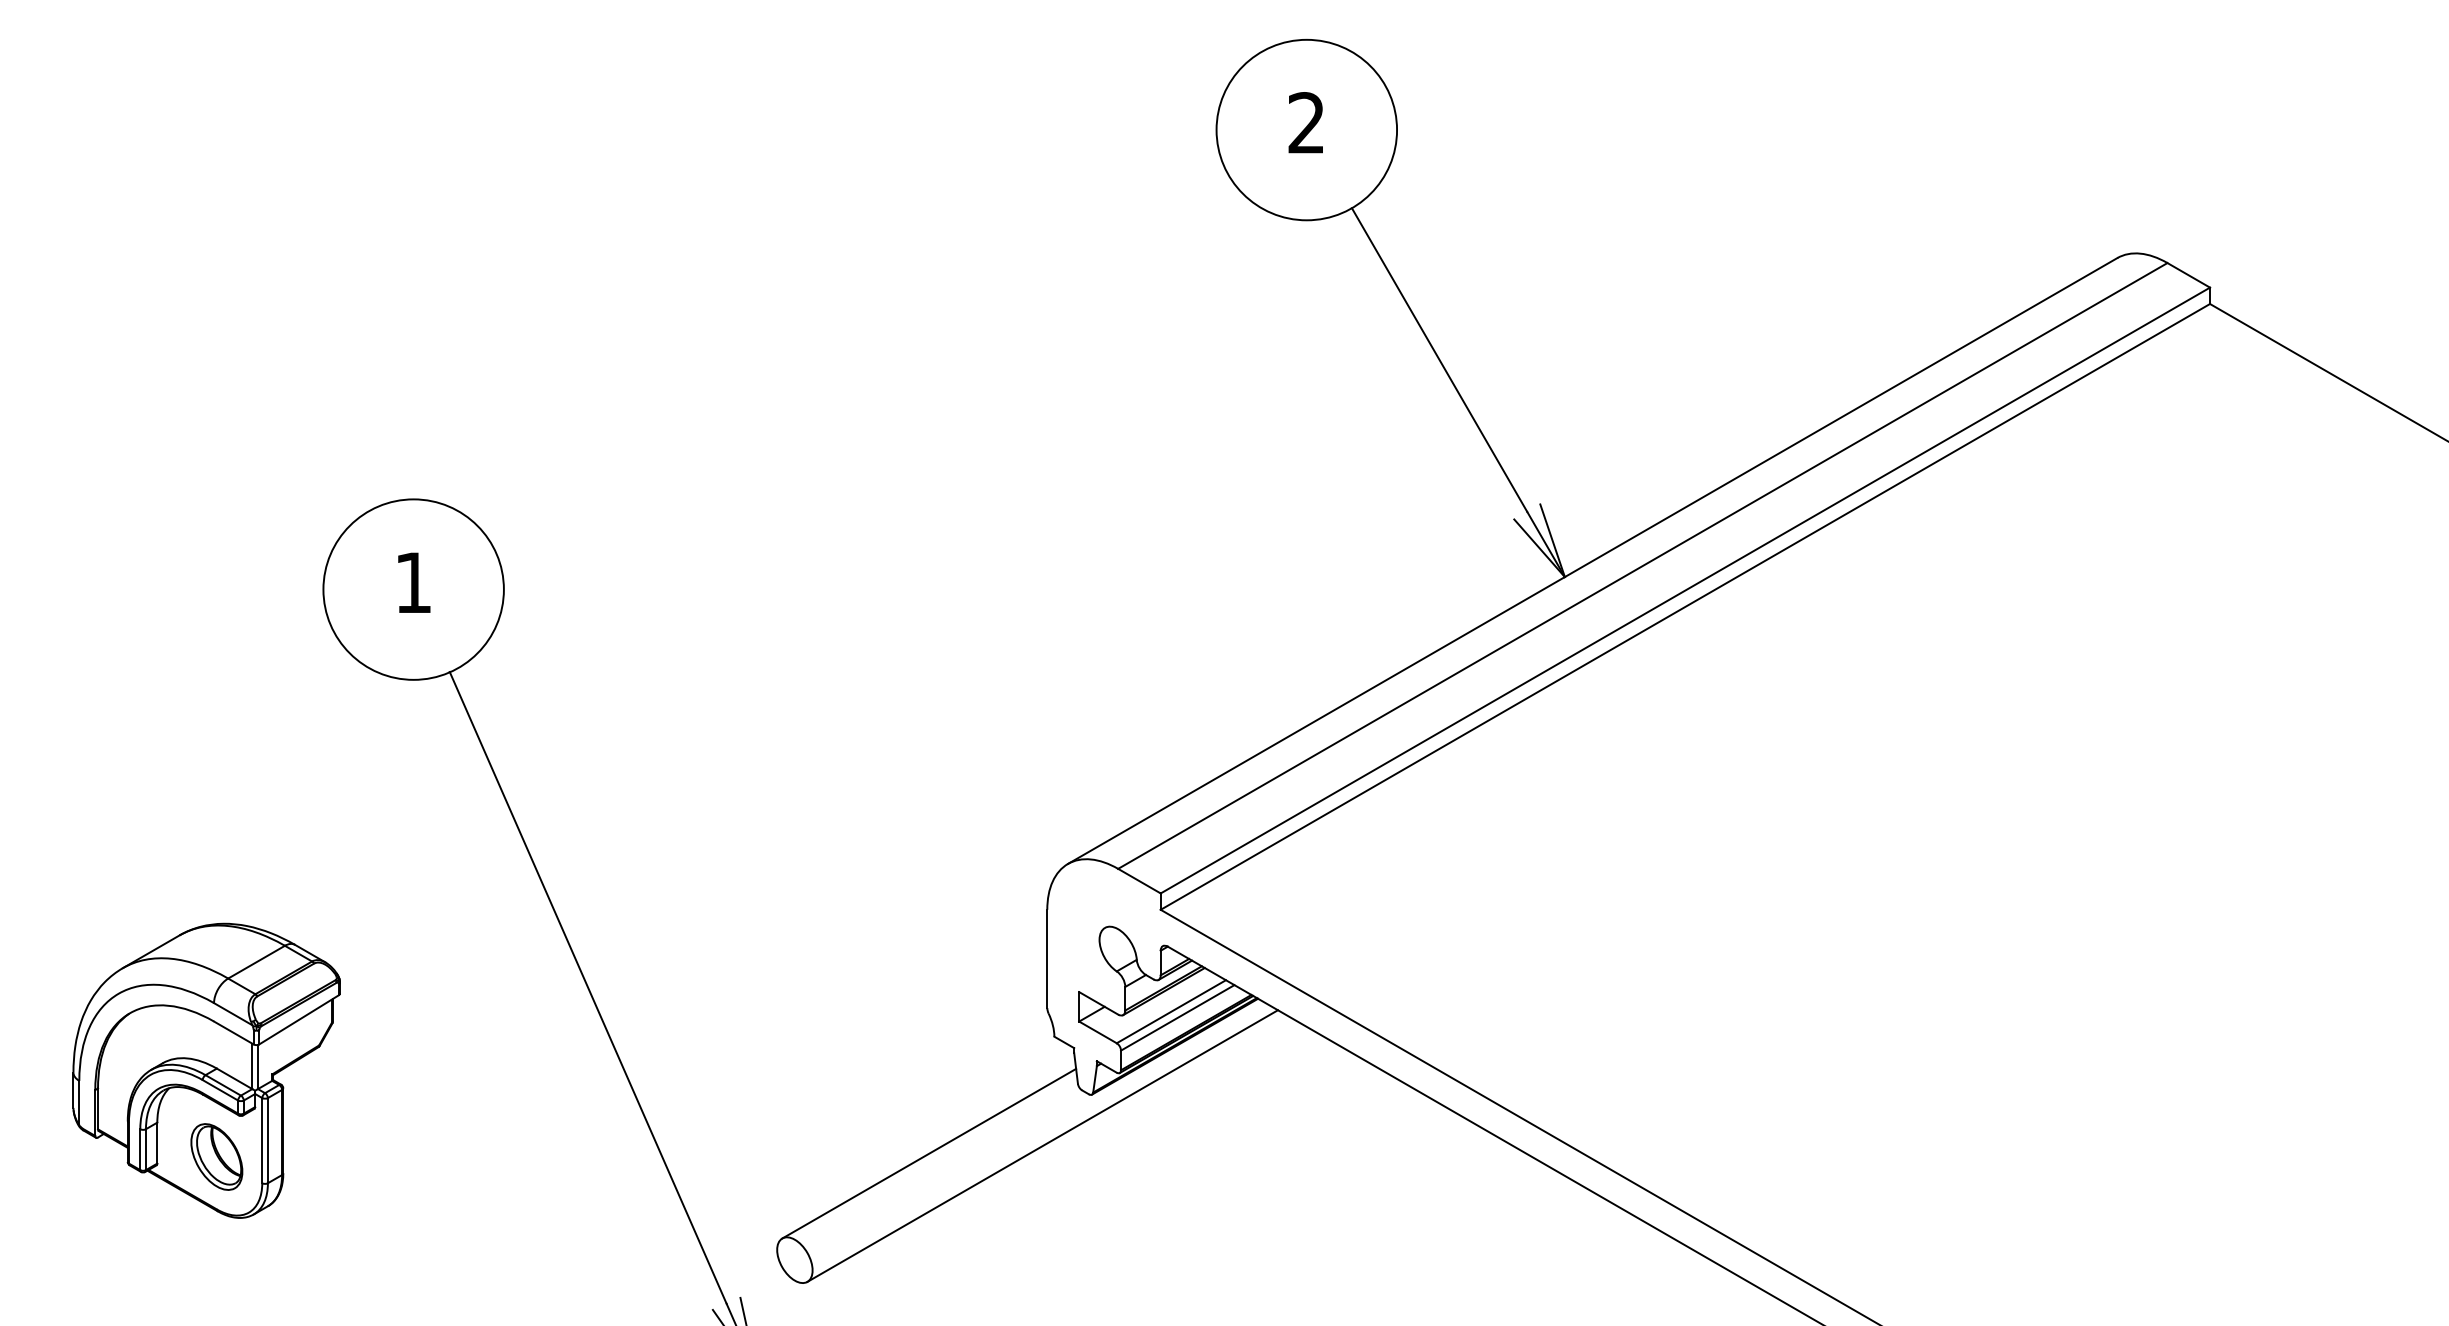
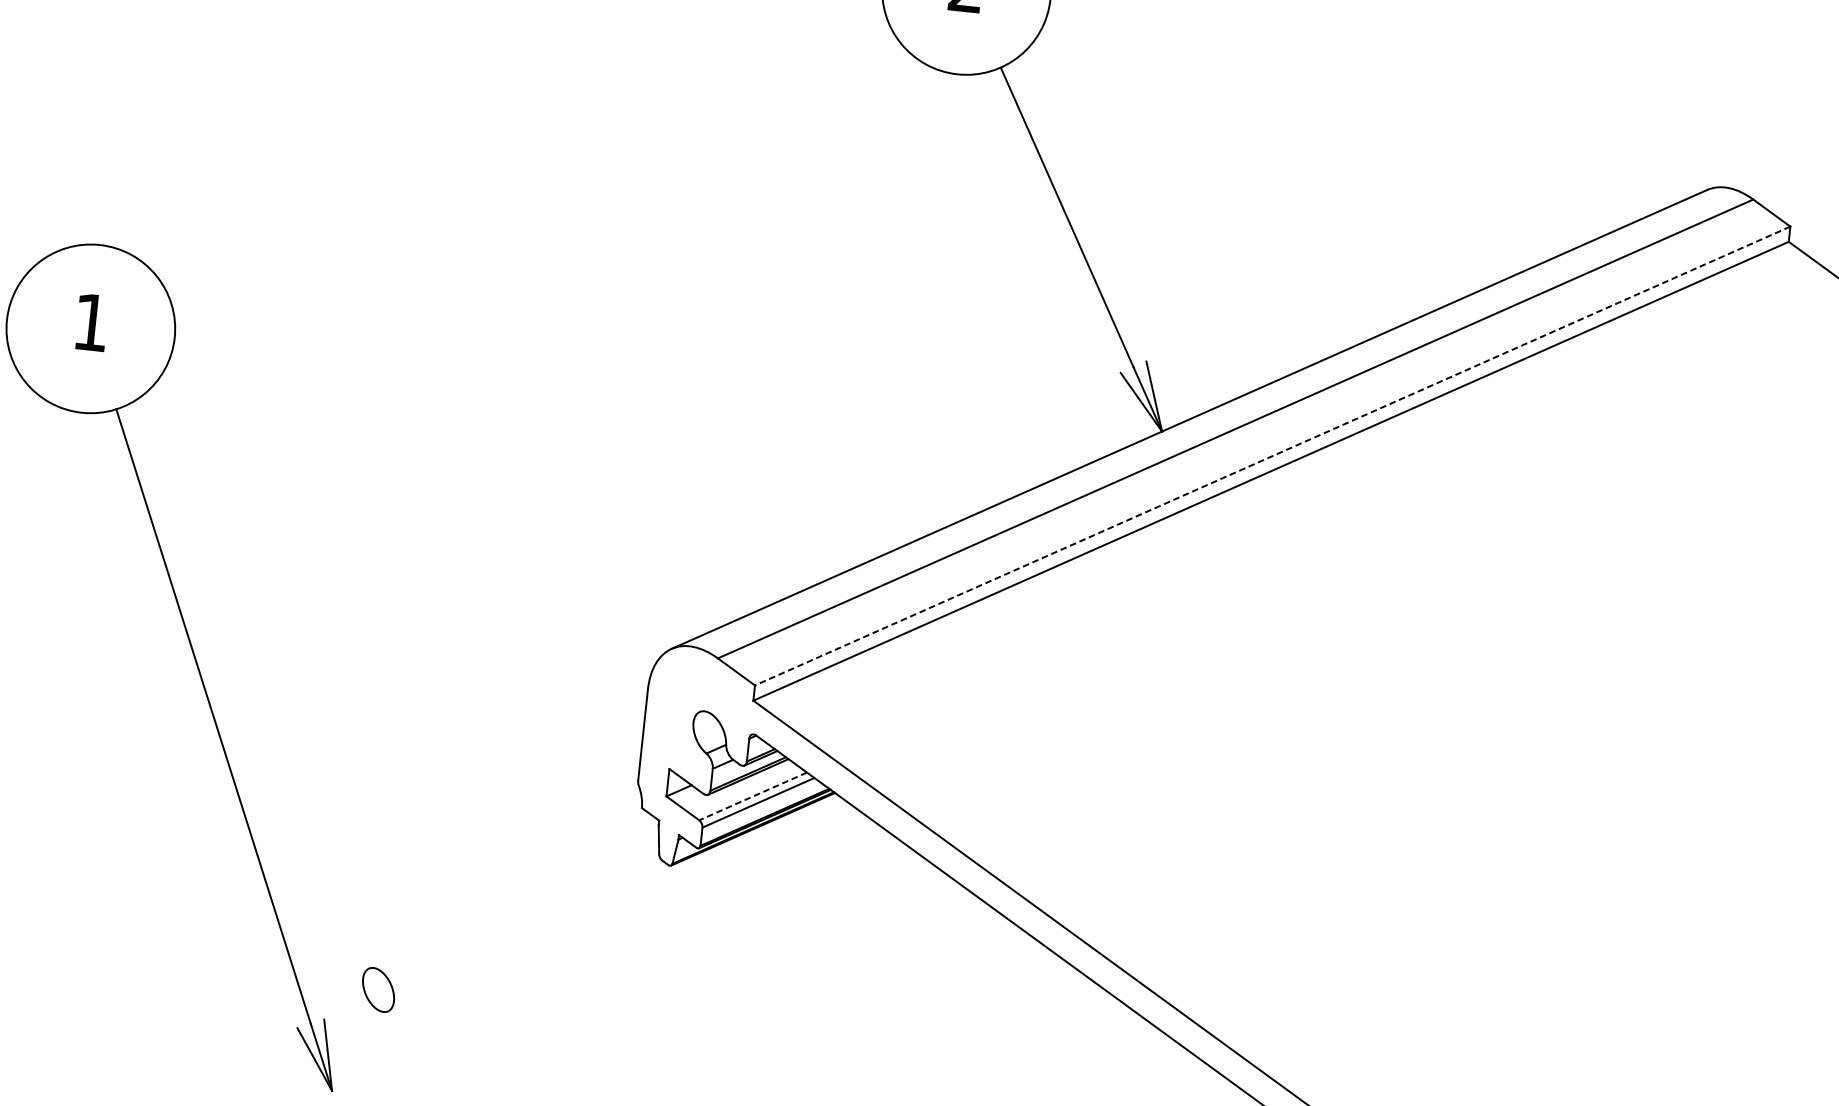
line: (1685, 590) -> (1272, 456), solid -> dashed
line: (1170, 1011) -> (752, 796), solid -> dashed
line: (1042, 1145) -> (620, 907), removed
line: (929, 1153) -> (514, 904), removed

